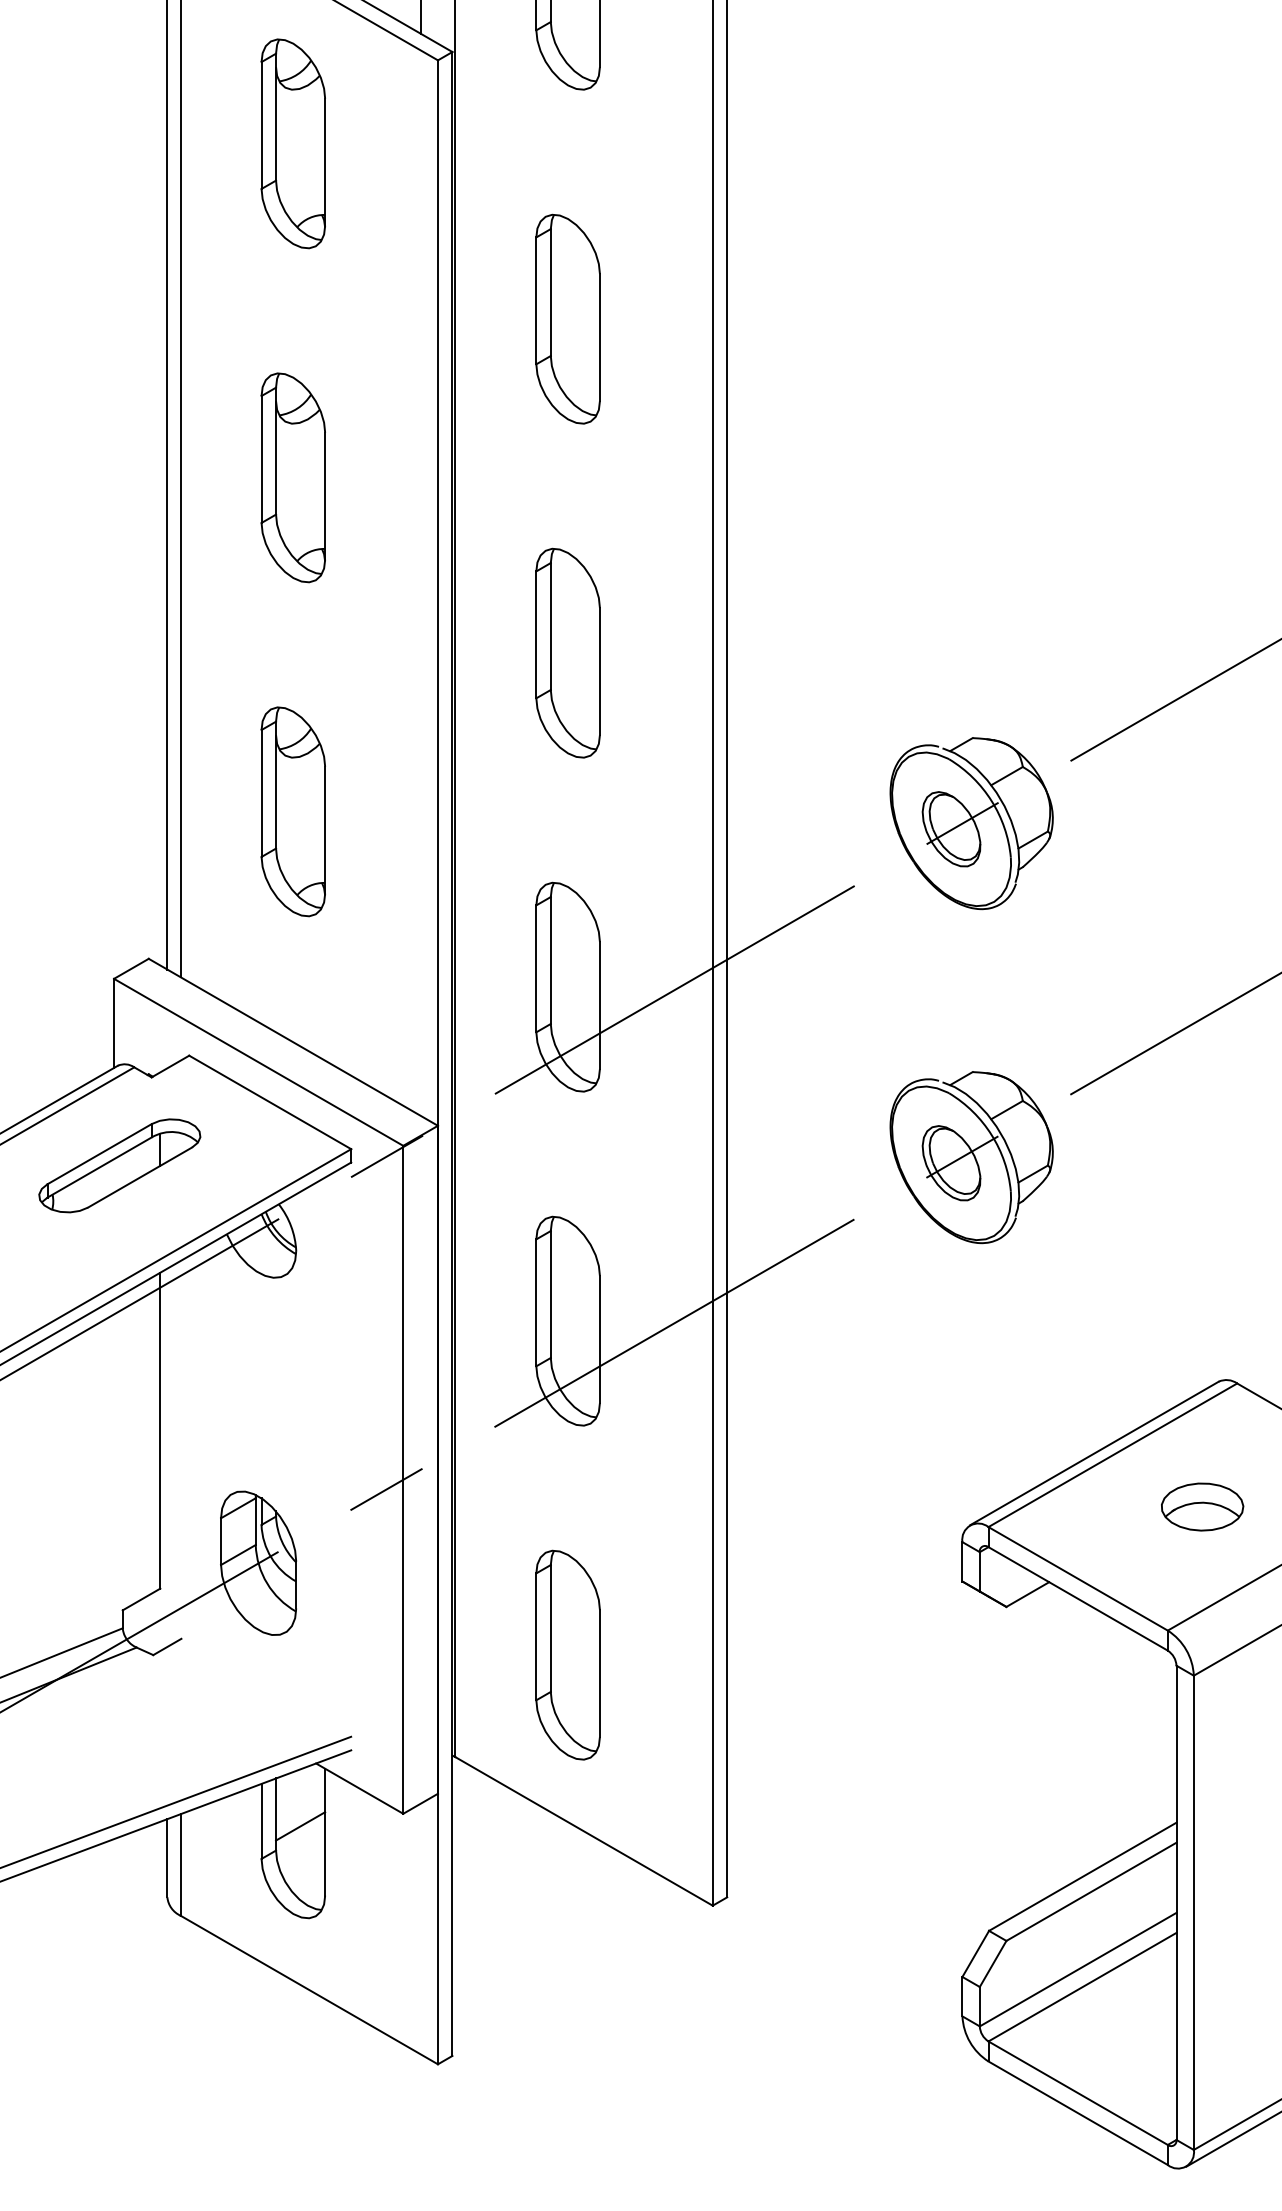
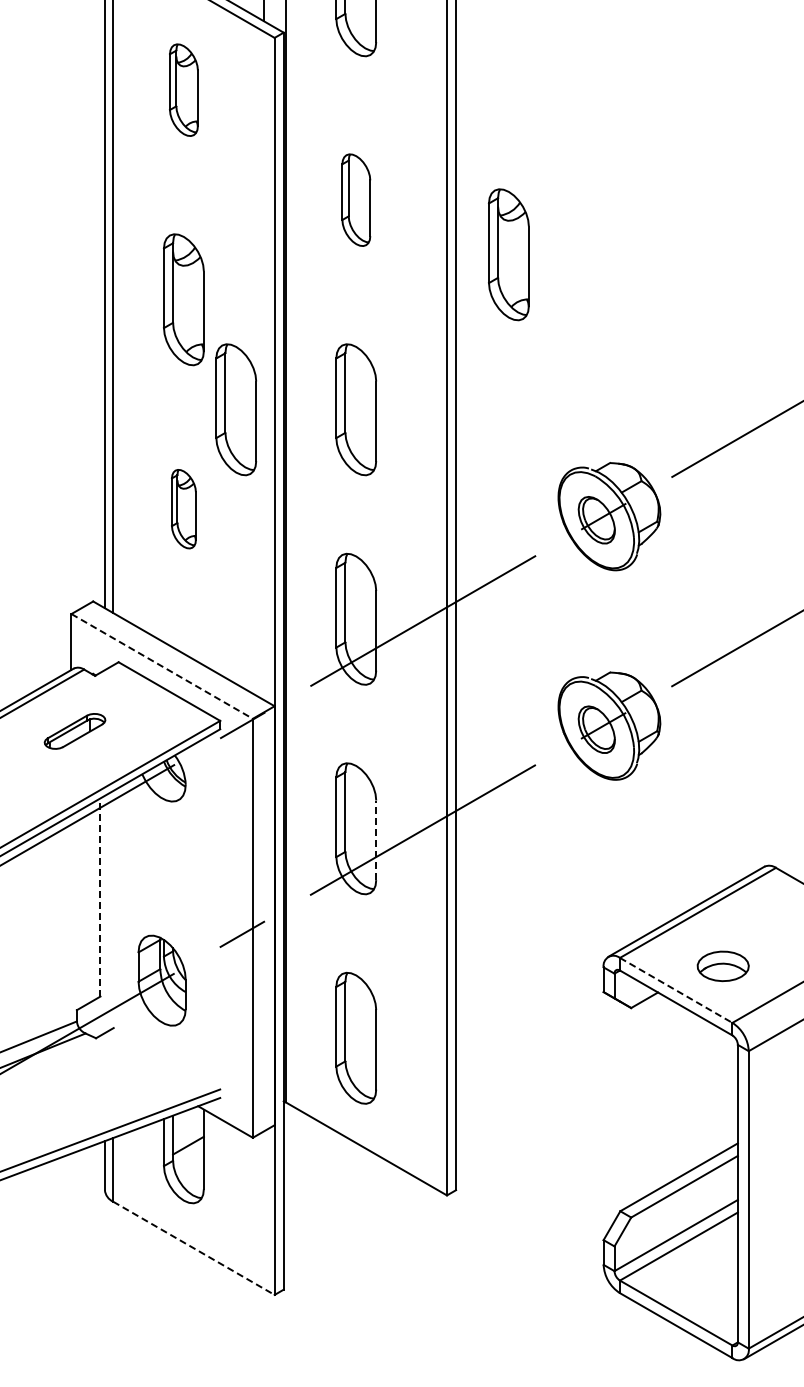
part: (292, 142) -> (183, 89), size x0.7
part: (568, 317) -> (356, 199), size x0.7
part: (810, 405) -> (508, 254), added
part: (377, 652) -> (236, 409), added
part: (292, 810) -> (183, 508), size x0.6
line: (259, 1062) -> (162, 666), solid -> dashed
part: (118, 1166) -> (74, 731), size x0.6
line: (600, 1339) -> (376, 840), solid -> dashed
line: (160, 1429) -> (100, 896), solid -> dashed
part: (1201, 1507) -> (722, 966), moved
line: (1078, 1578) -> (676, 990), solid -> dashed
line: (310, 1990) -> (194, 1248), solid -> dashed

